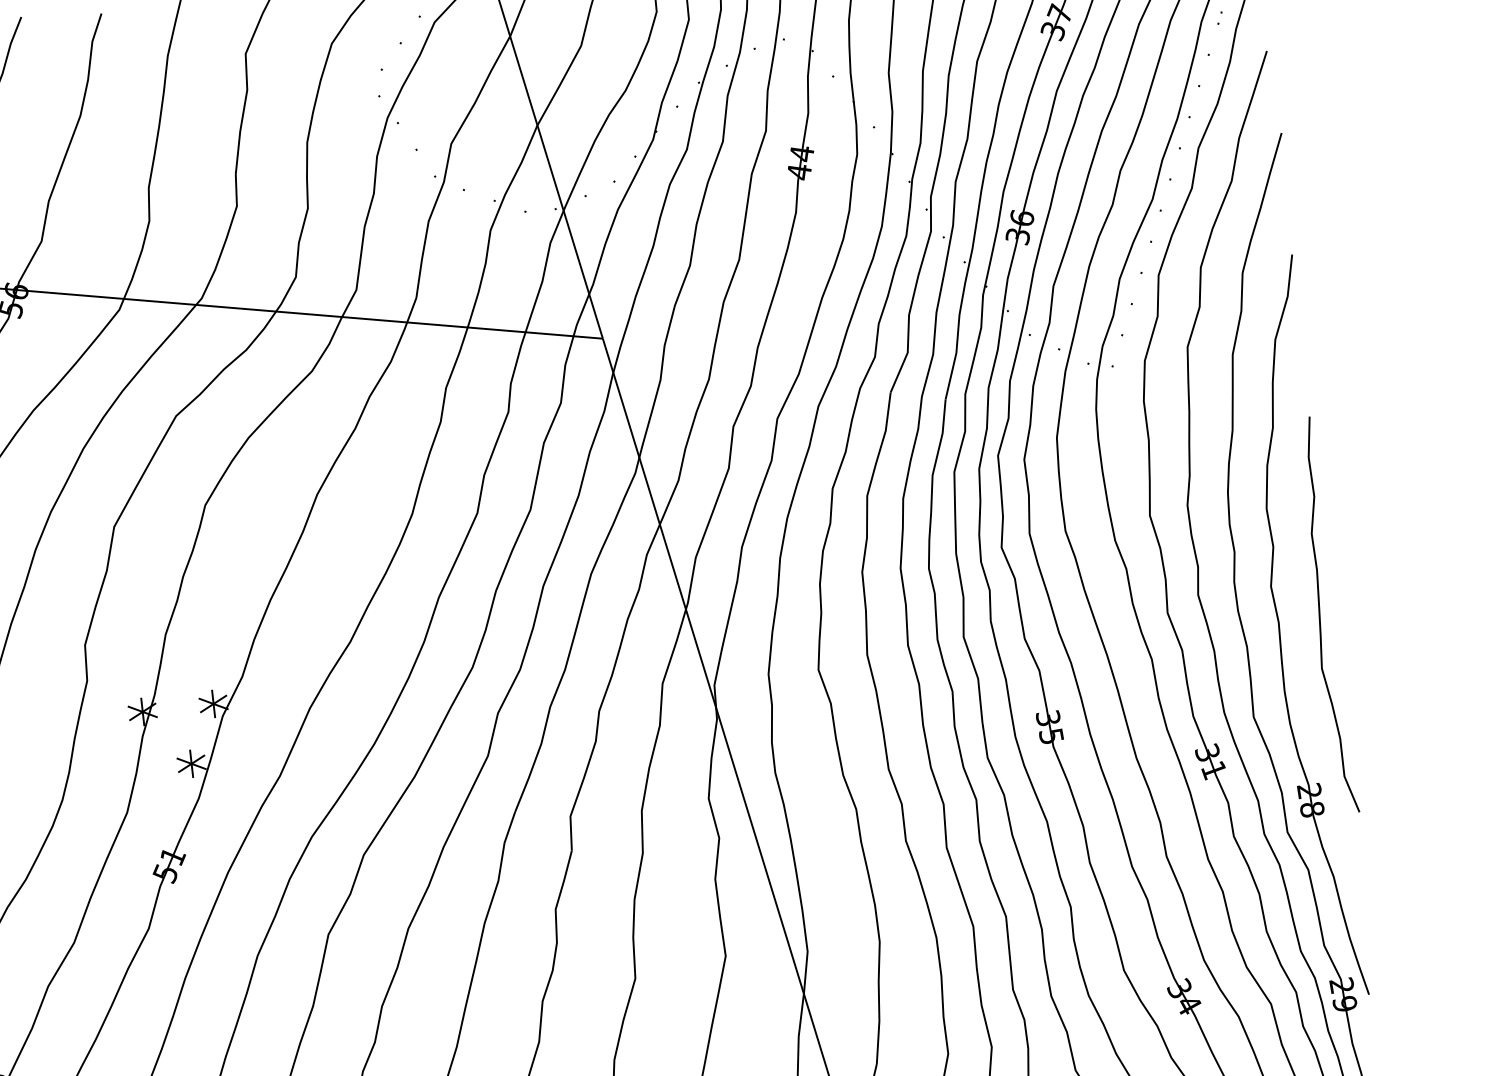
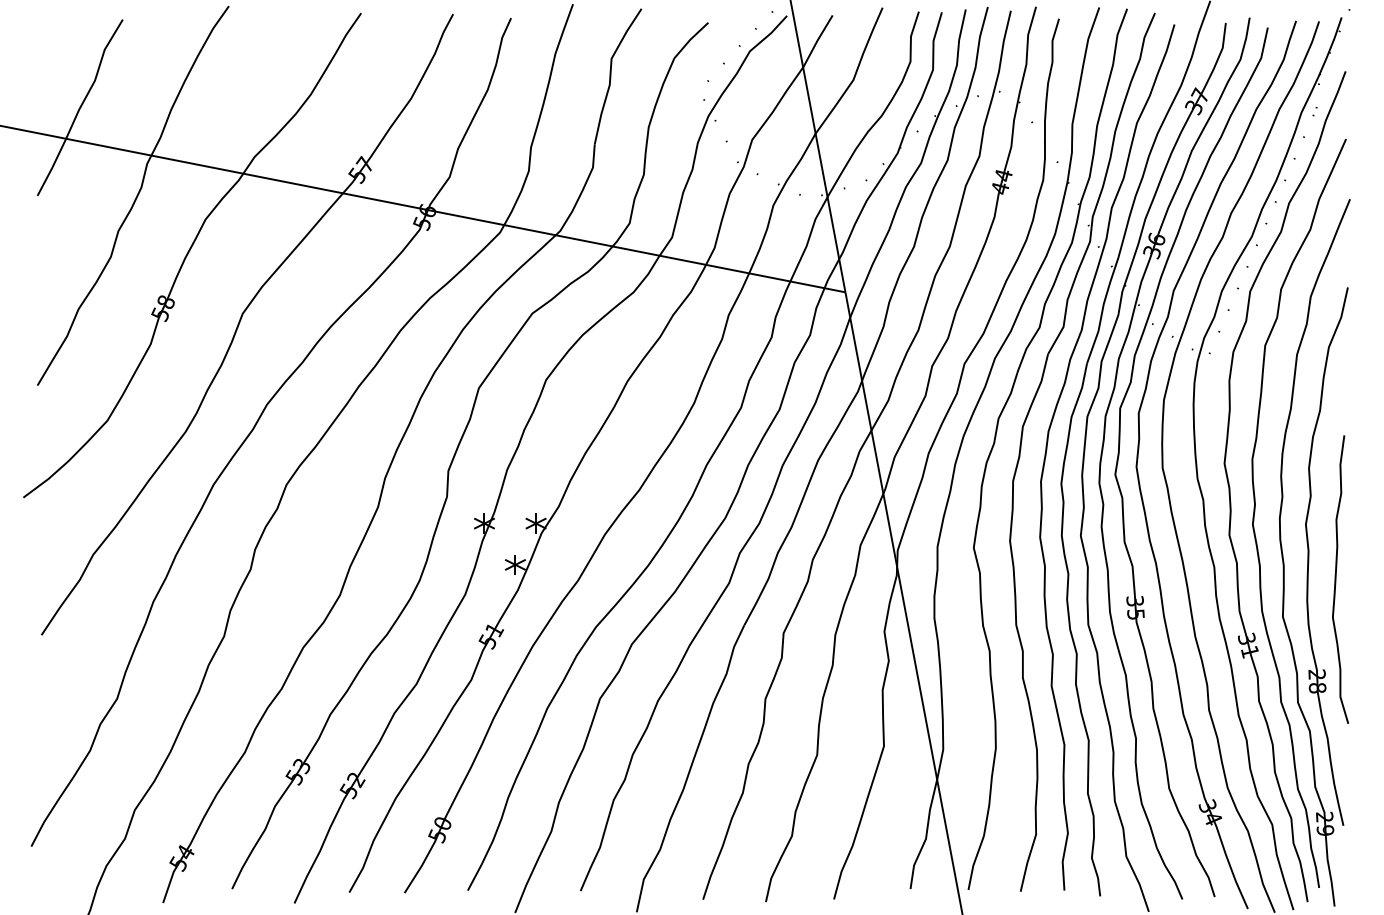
curve: (1321, 615) -> (1336, 579), moved

